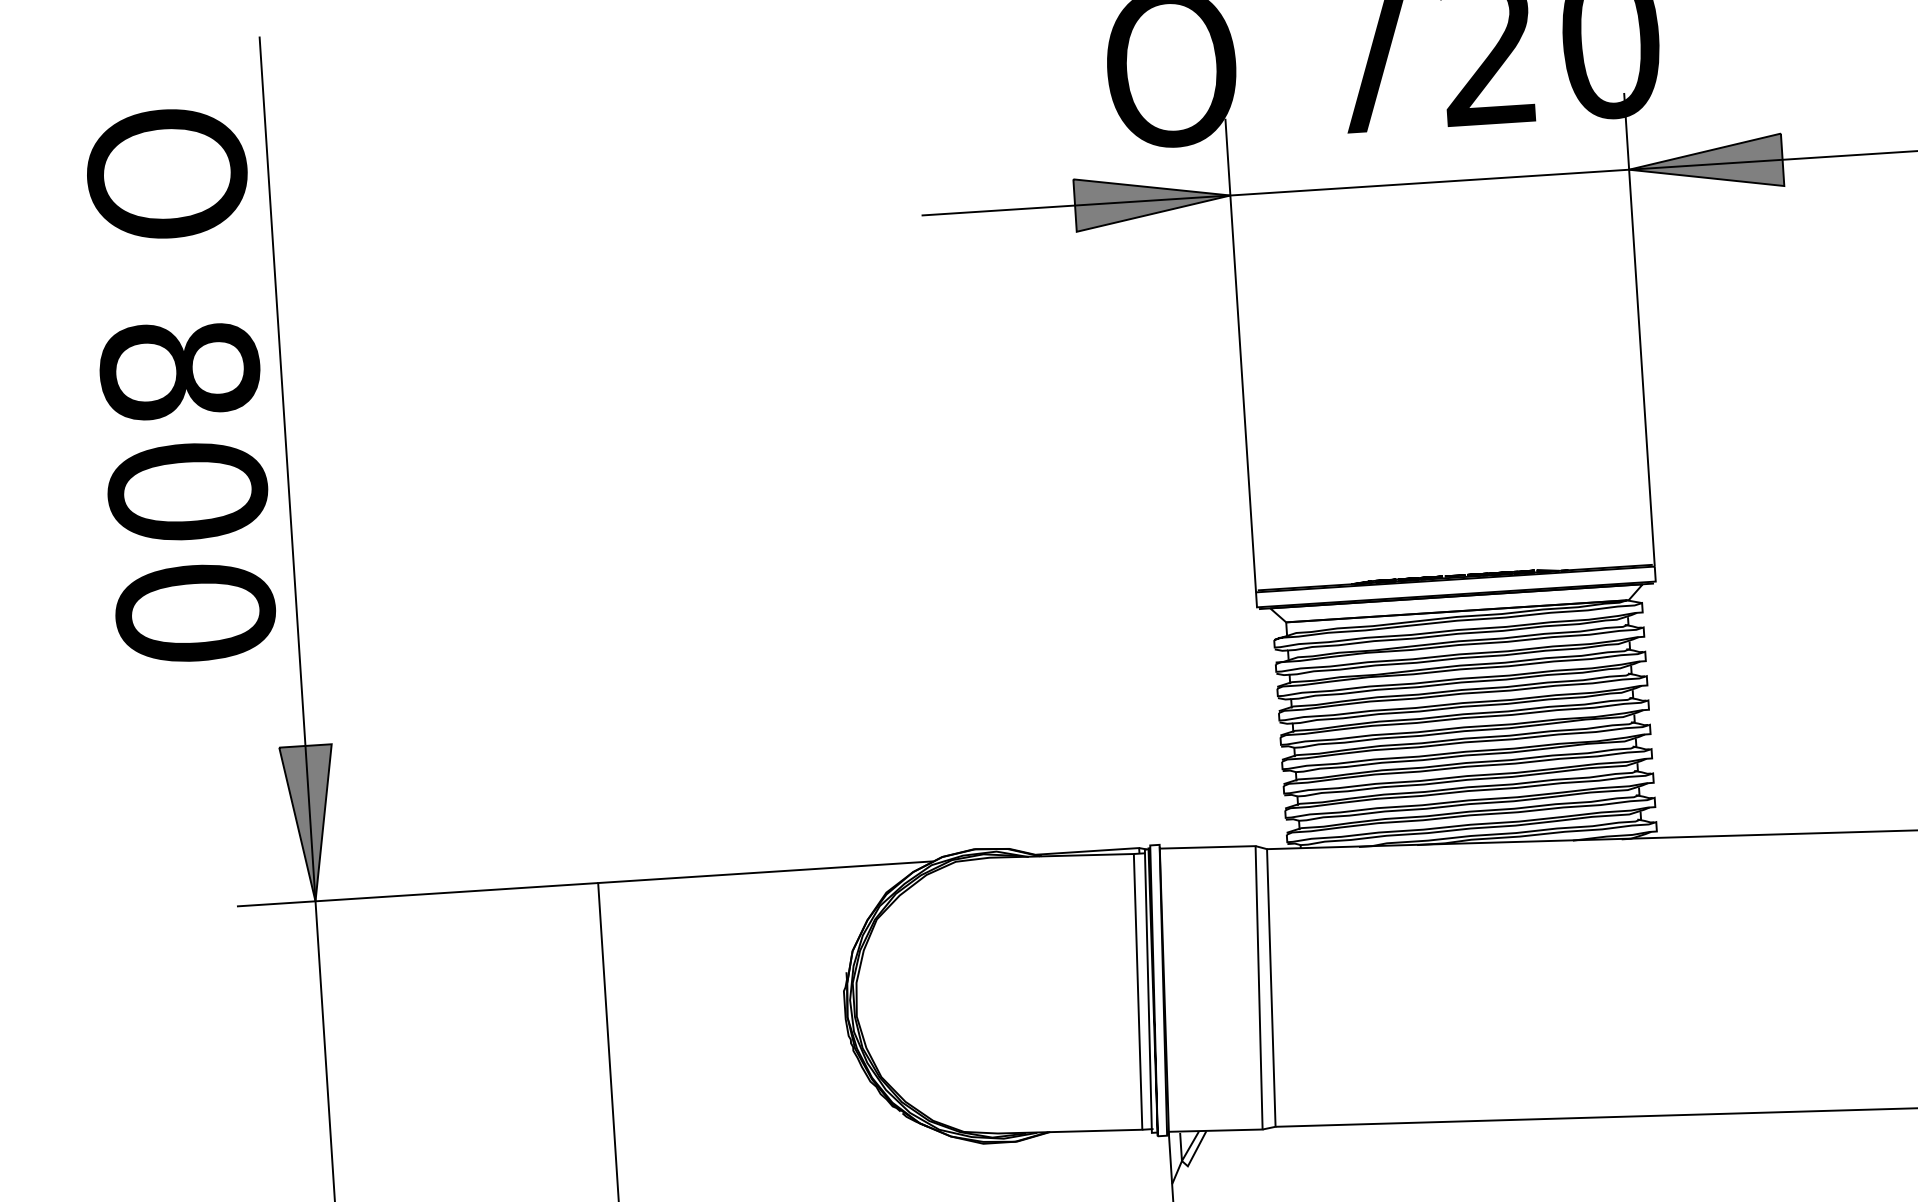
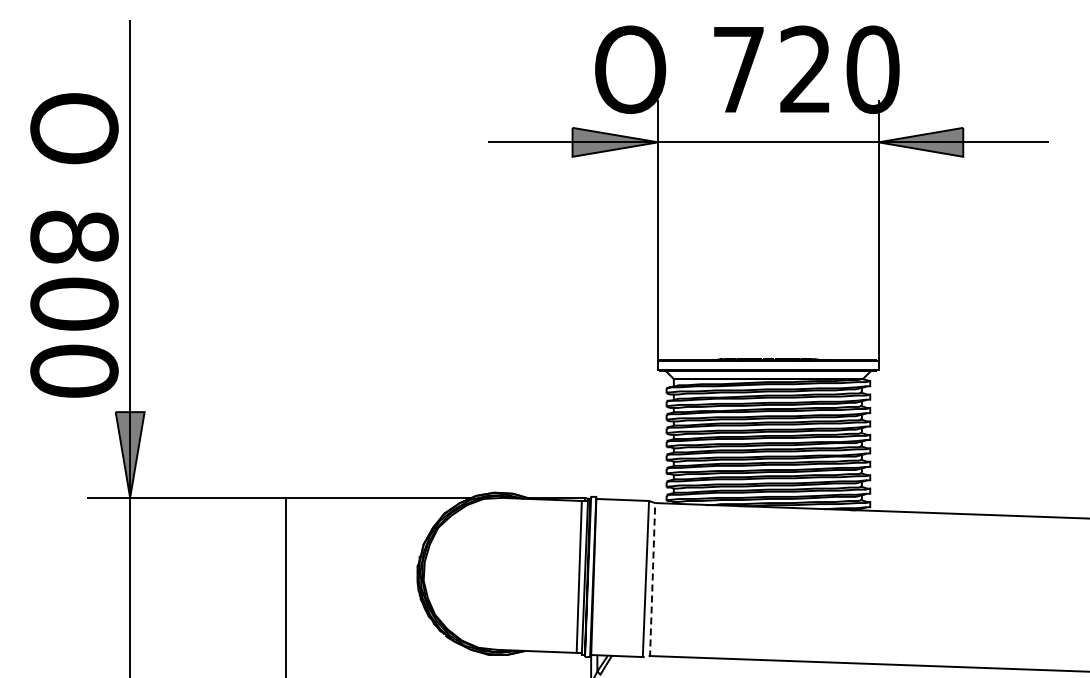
text: (180, 385) -> (74, 245), moved
line: (1271, 989) -> (652, 580), solid -> dashed

